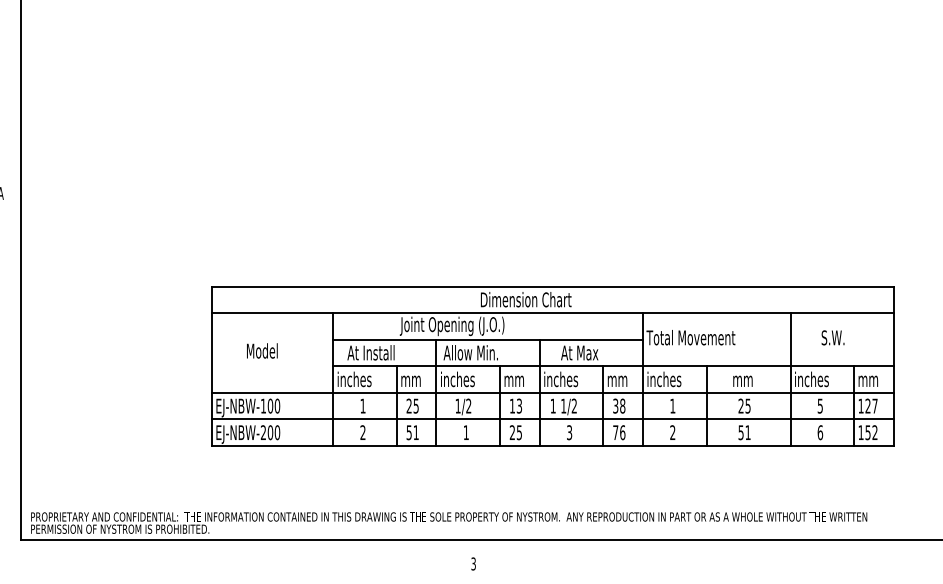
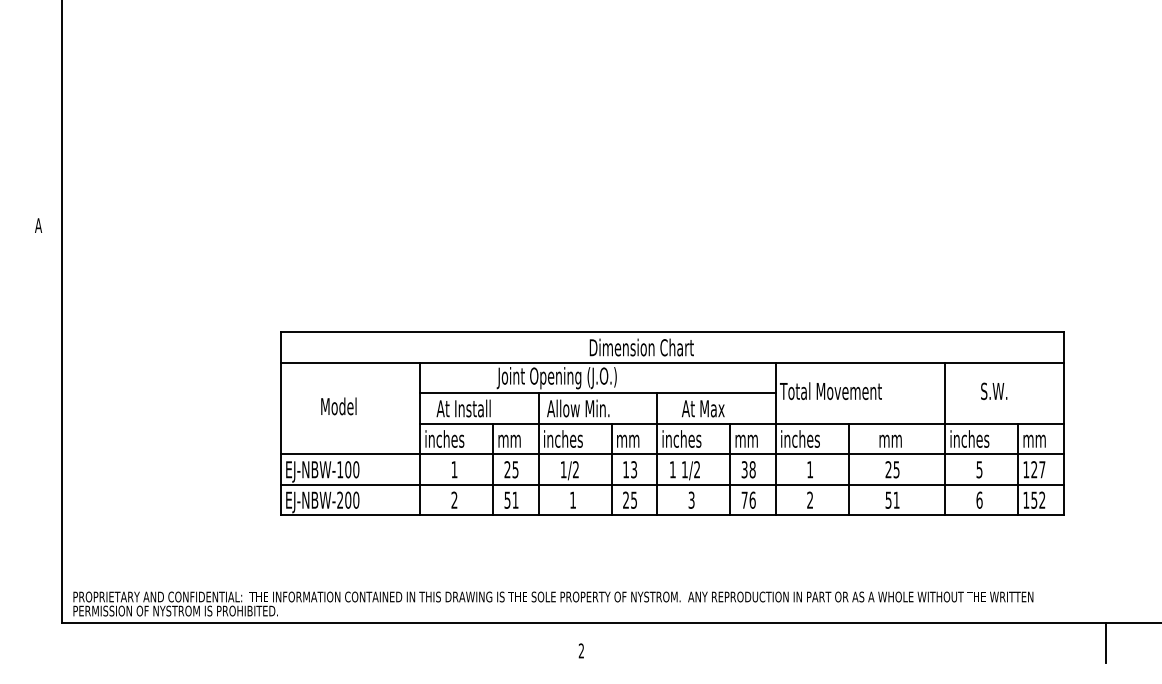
line: (930, 557) -> (1106, 643), added
text: (473, 564) -> (581, 651), 3 -> 2

